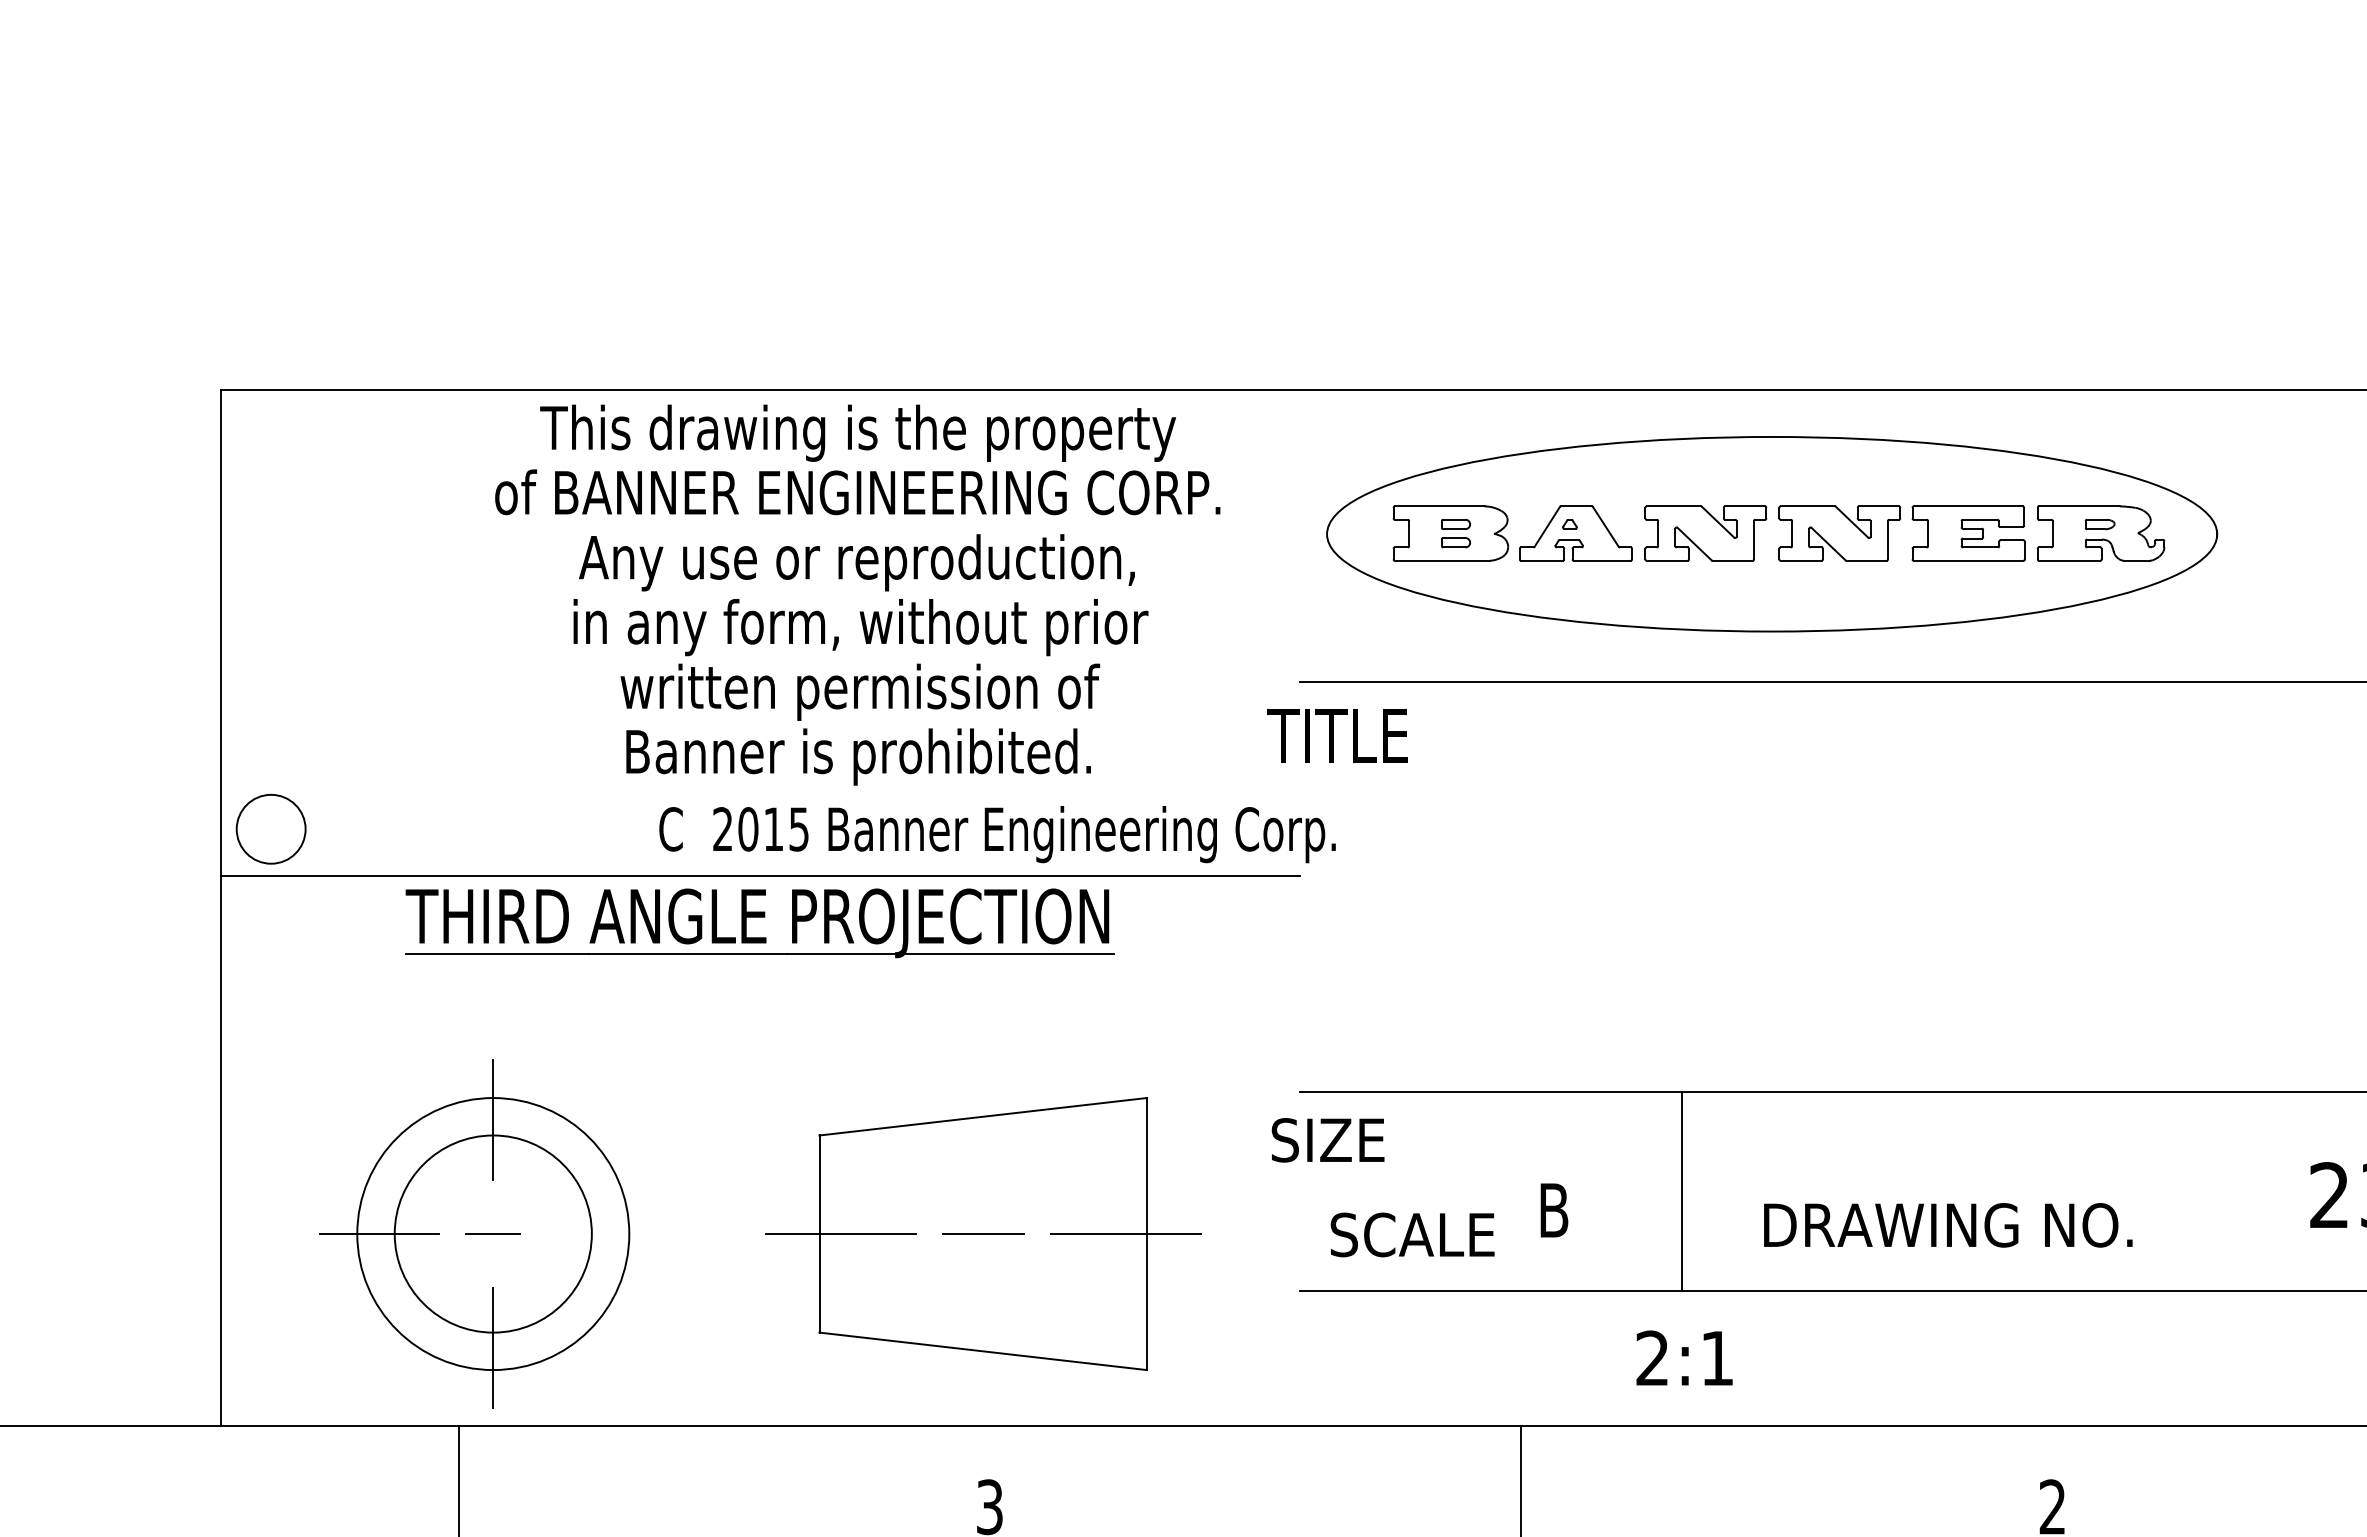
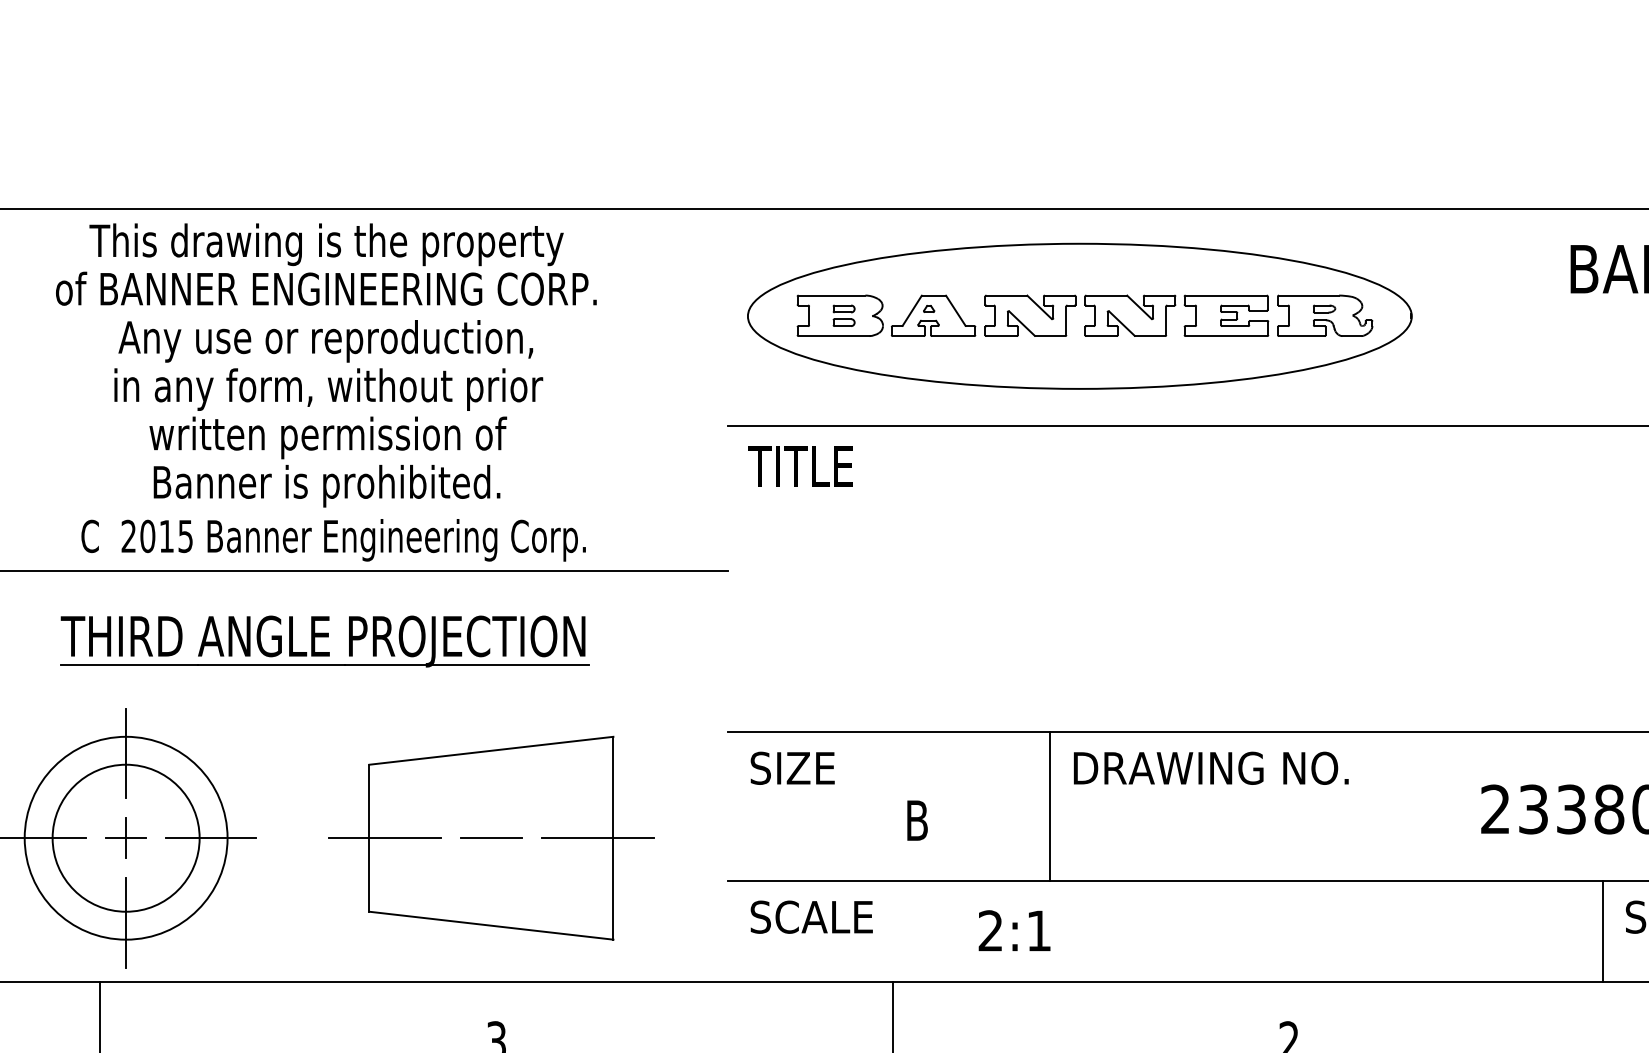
text: (857, 594) -> (326, 364), moved
text: (1337, 735) -> (800, 466), moved
text: (997, 834) -> (333, 540), moved
part: (759, 923) -> (324, 641), moved
text: (1327, 1140) -> (792, 768), moved
line: (1681, 1191) -> (1049, 806), moved
text: (1948, 1225) -> (1211, 768), moved
line: (493, 1234) -> (126, 838), added
line: (607, 1234) -> (211, 838), added
text: (1412, 1234) -> (811, 916), moved

